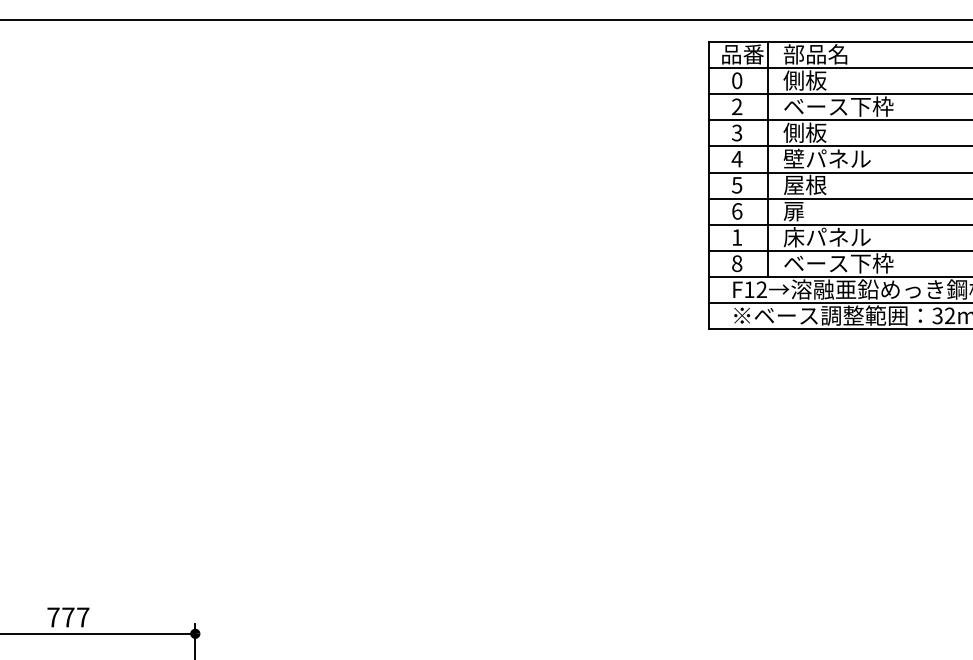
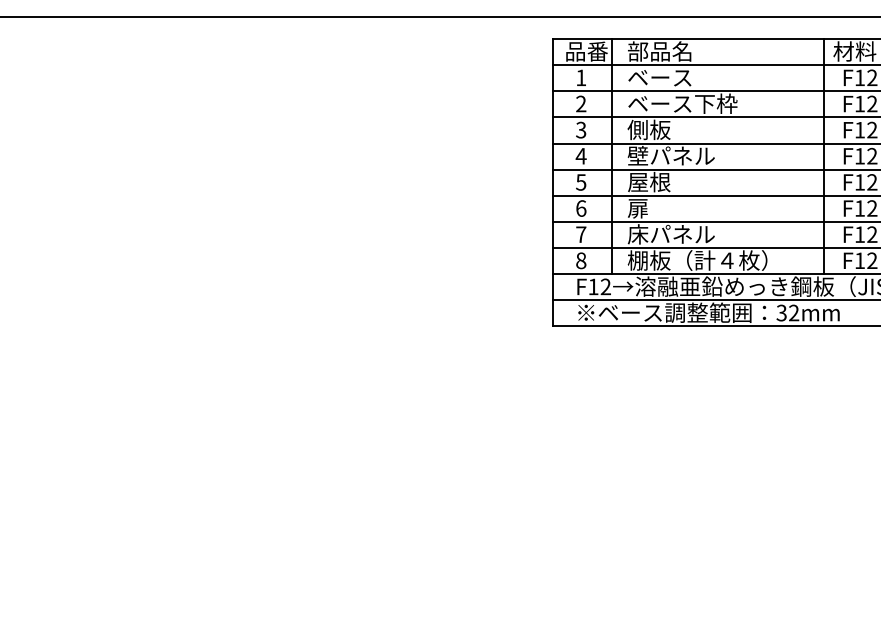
text: (737, 80) -> (581, 77), 0 -> 1
text: (815, 80) -> (659, 77), 側板 -> ベース
text: (737, 237) -> (581, 234), 1 -> 7
text: (853, 263) -> (697, 260), ベース下枠 -> 棚板（計４枚）

